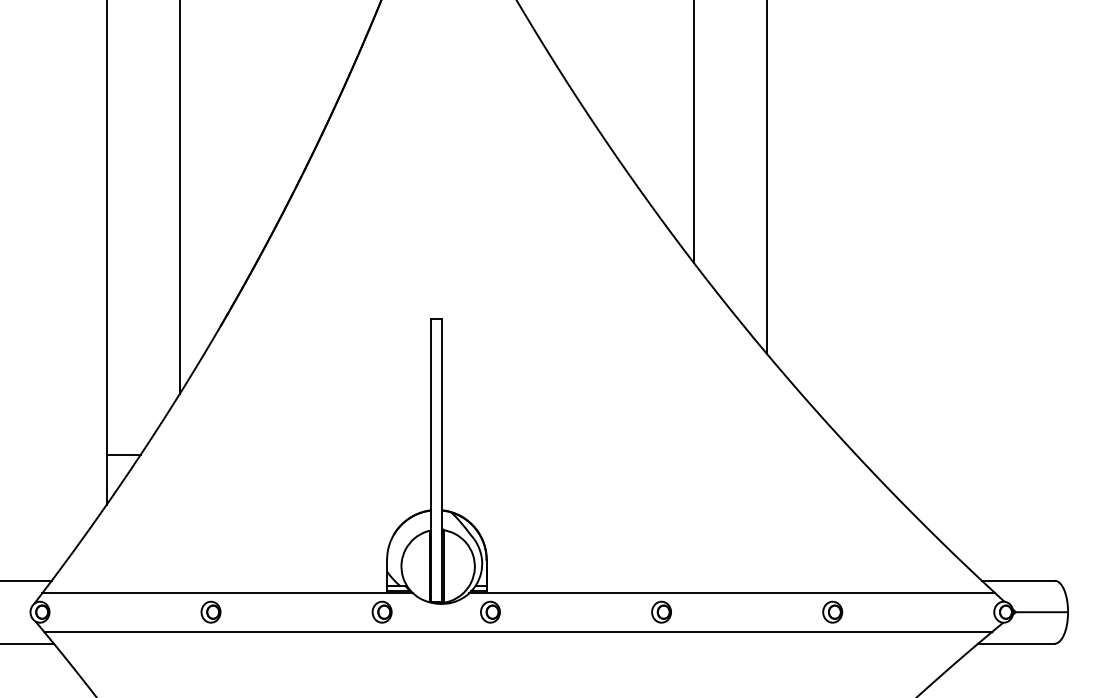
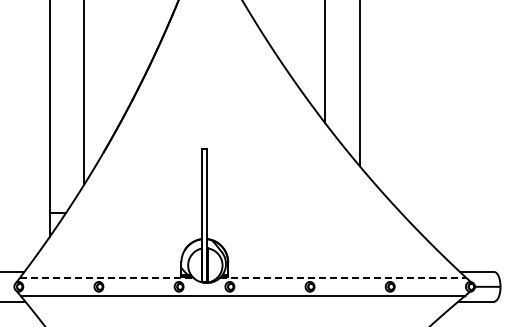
line: (227, 592) -> (106, 277), solid -> dashed
line: (732, 592) -> (343, 277), solid -> dashed

